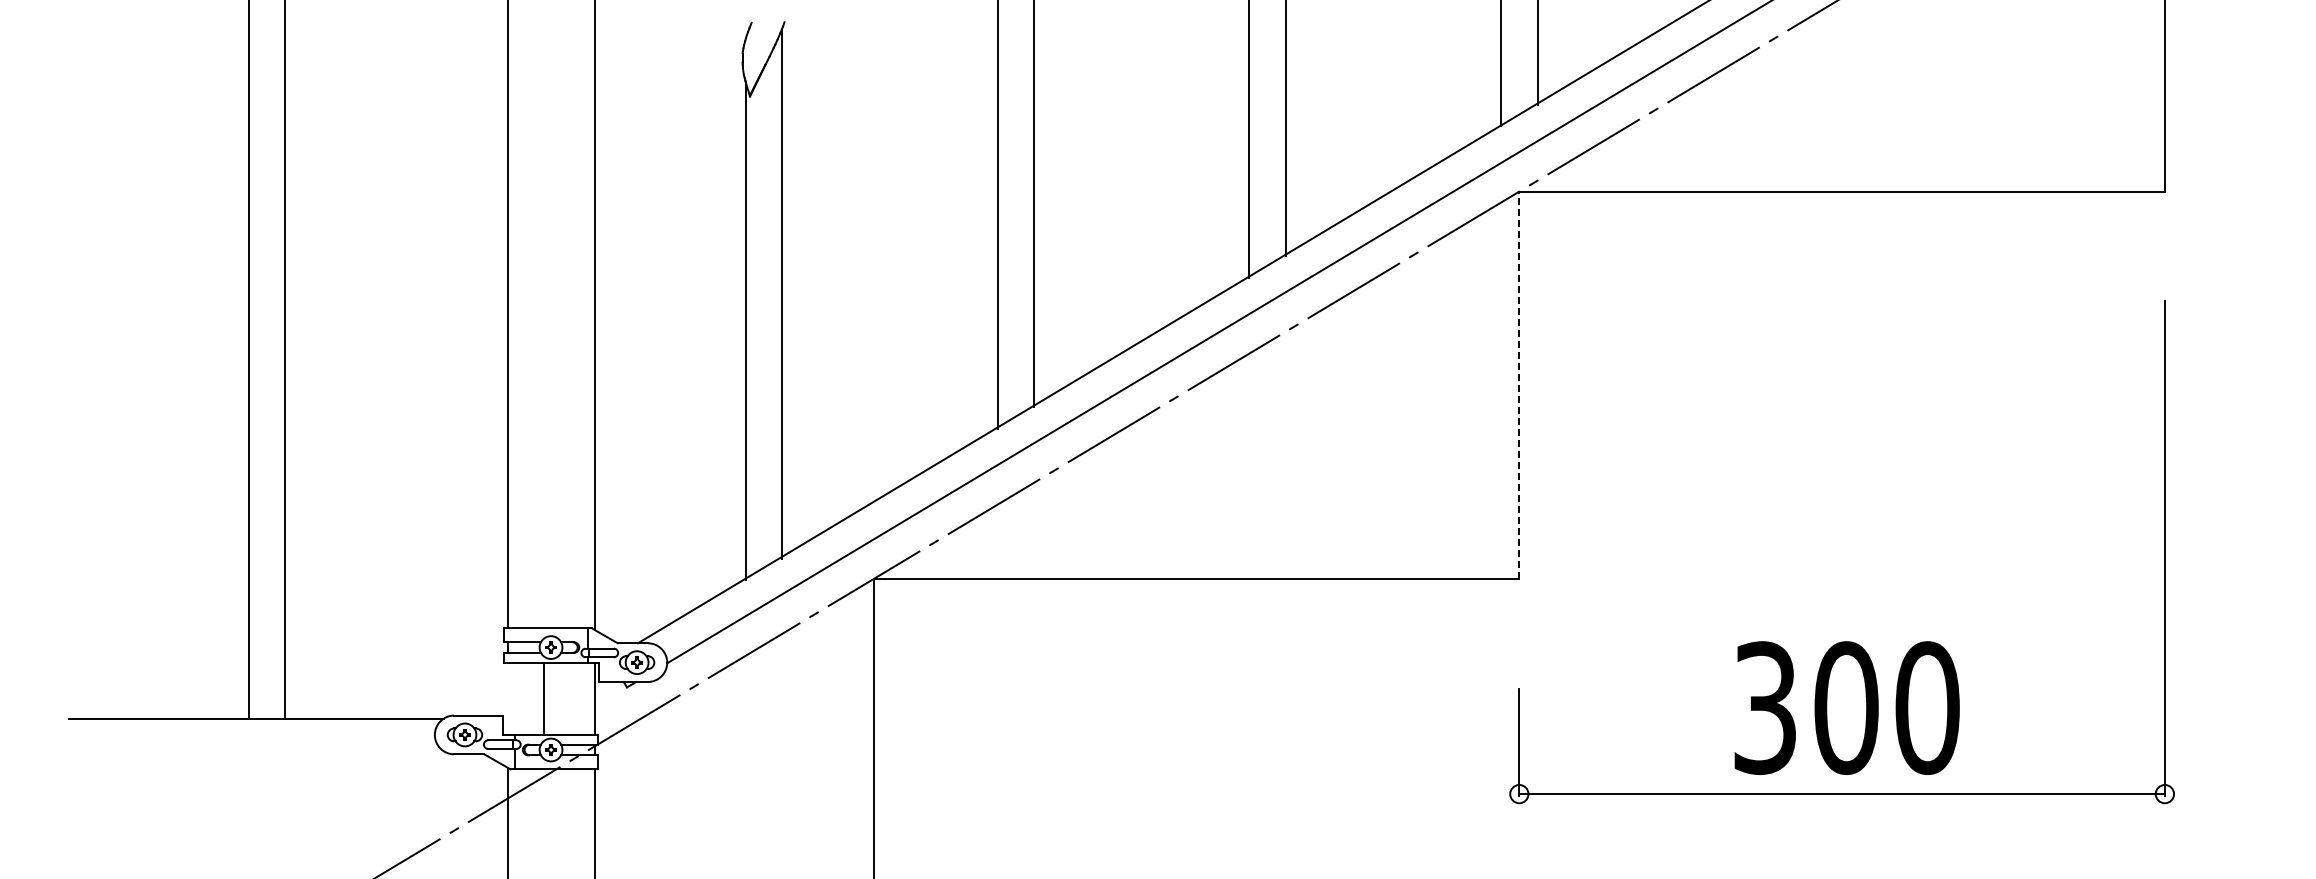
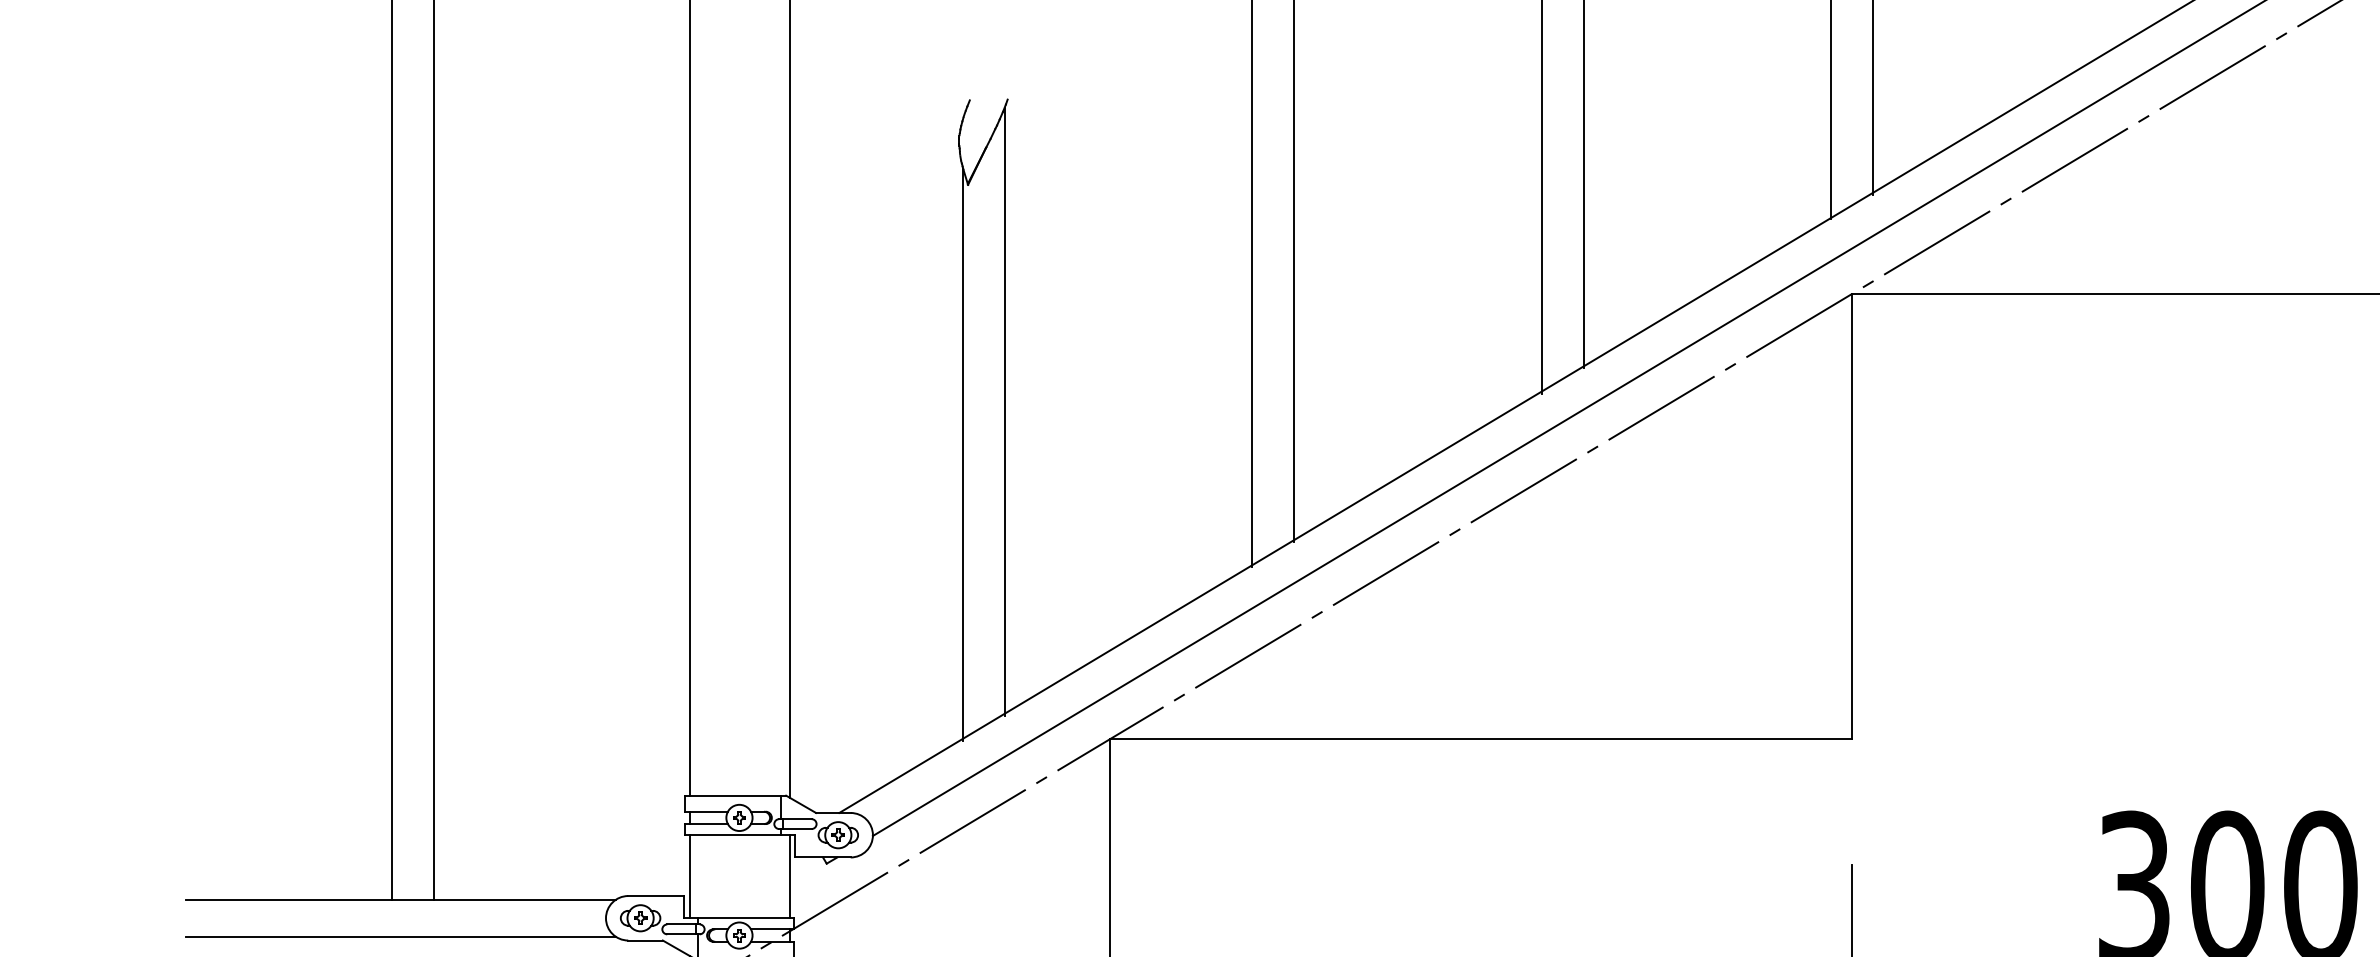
line: (1519, 385) -> (1851, 516), dashed -> solid
line: (543, 698) -> (689, 876), moved
line: (256, 751) -> (401, 937), added

